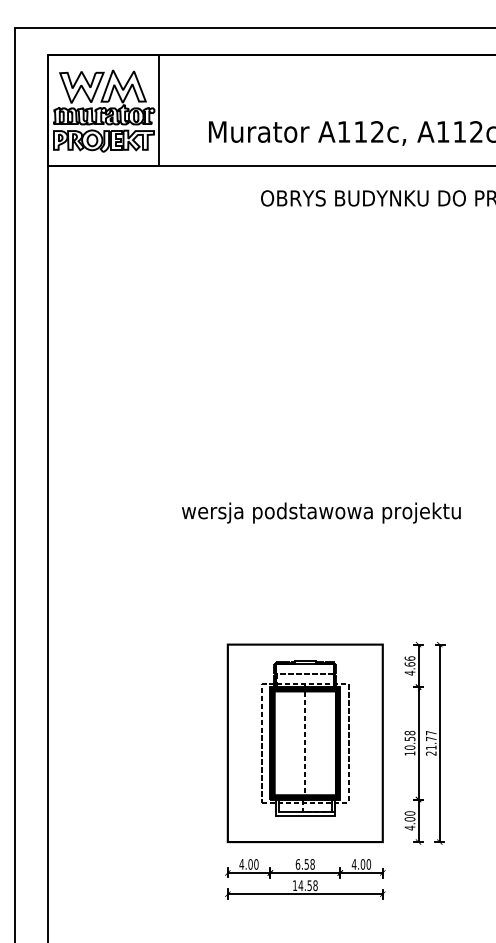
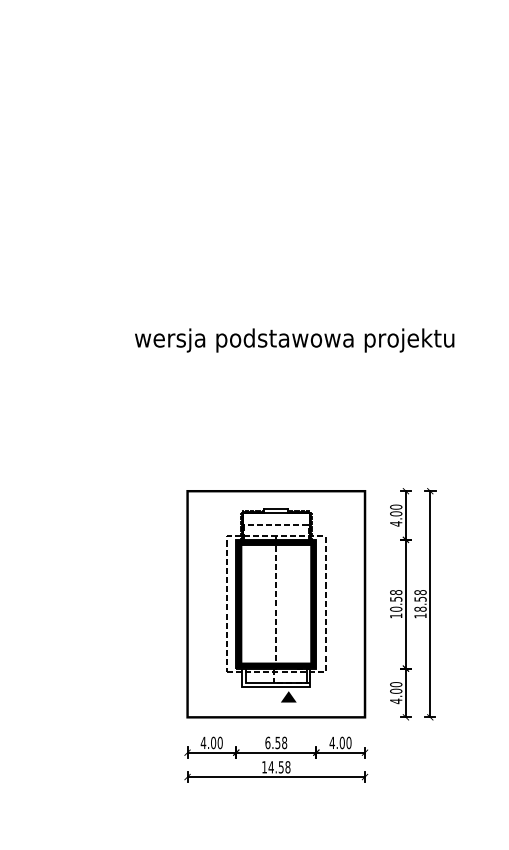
text: (409, 661) -> (395, 510), 4.66 -> 4.00
text: (430, 742) -> (419, 603), 21.77 -> 18.58
fill: (316, 824) -> (289, 697), added

